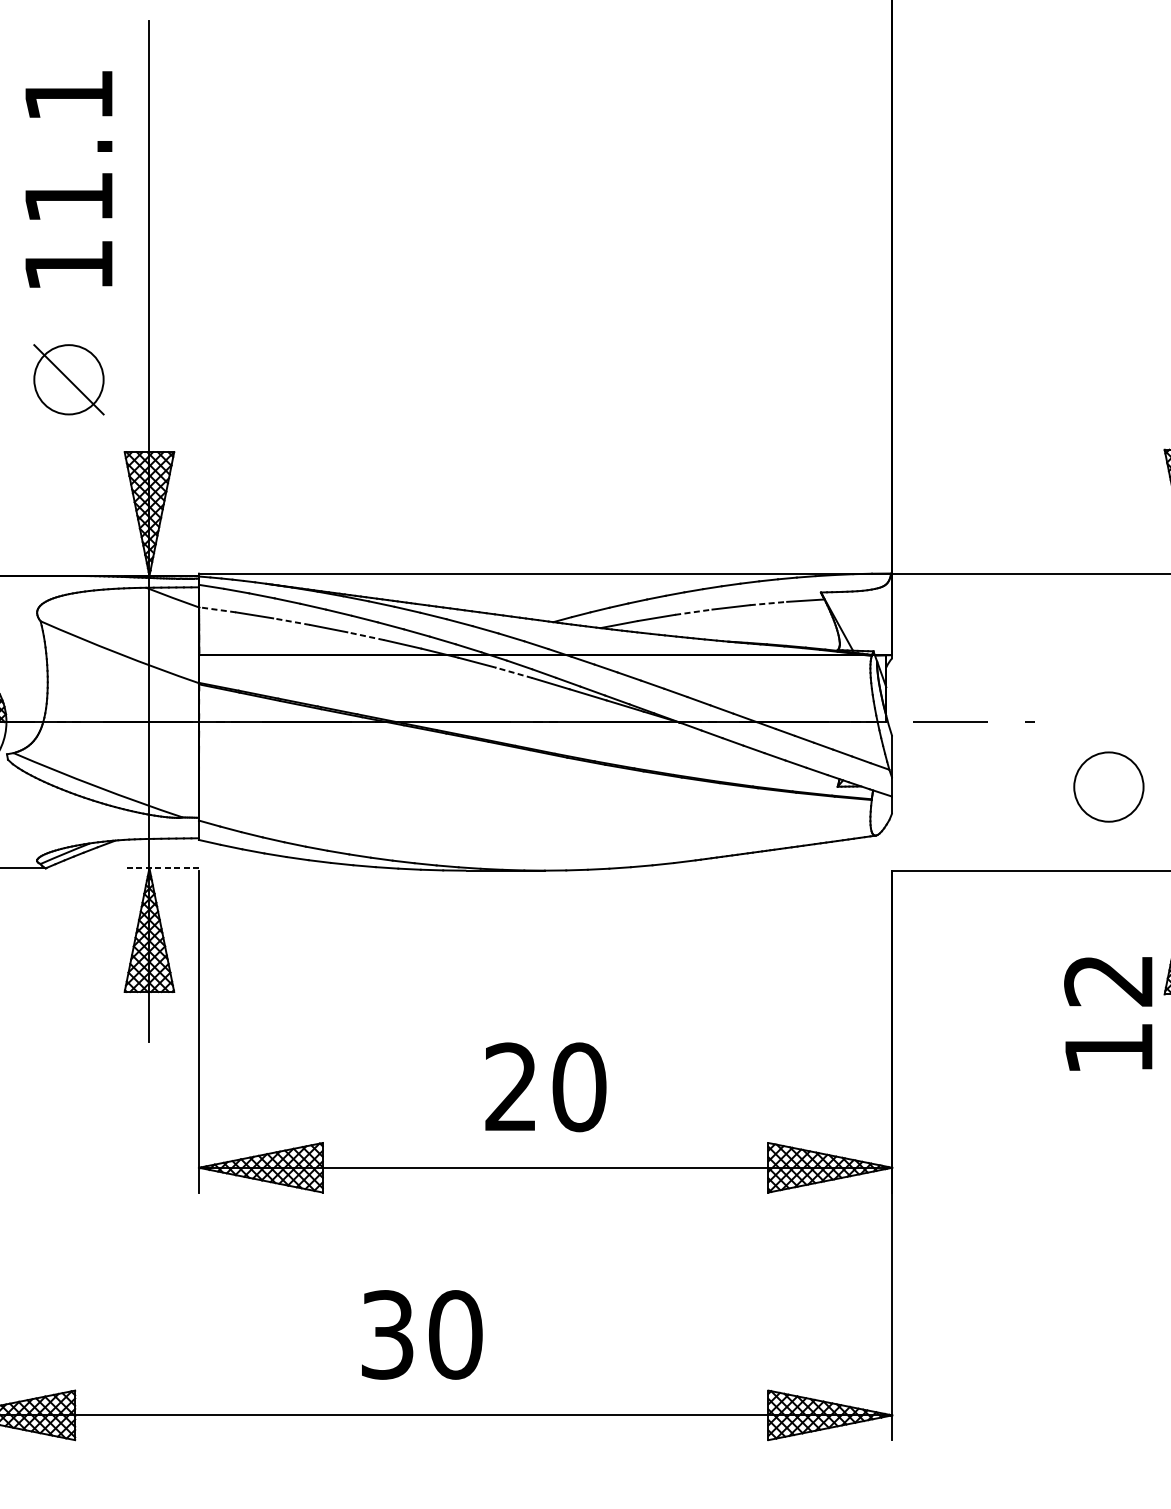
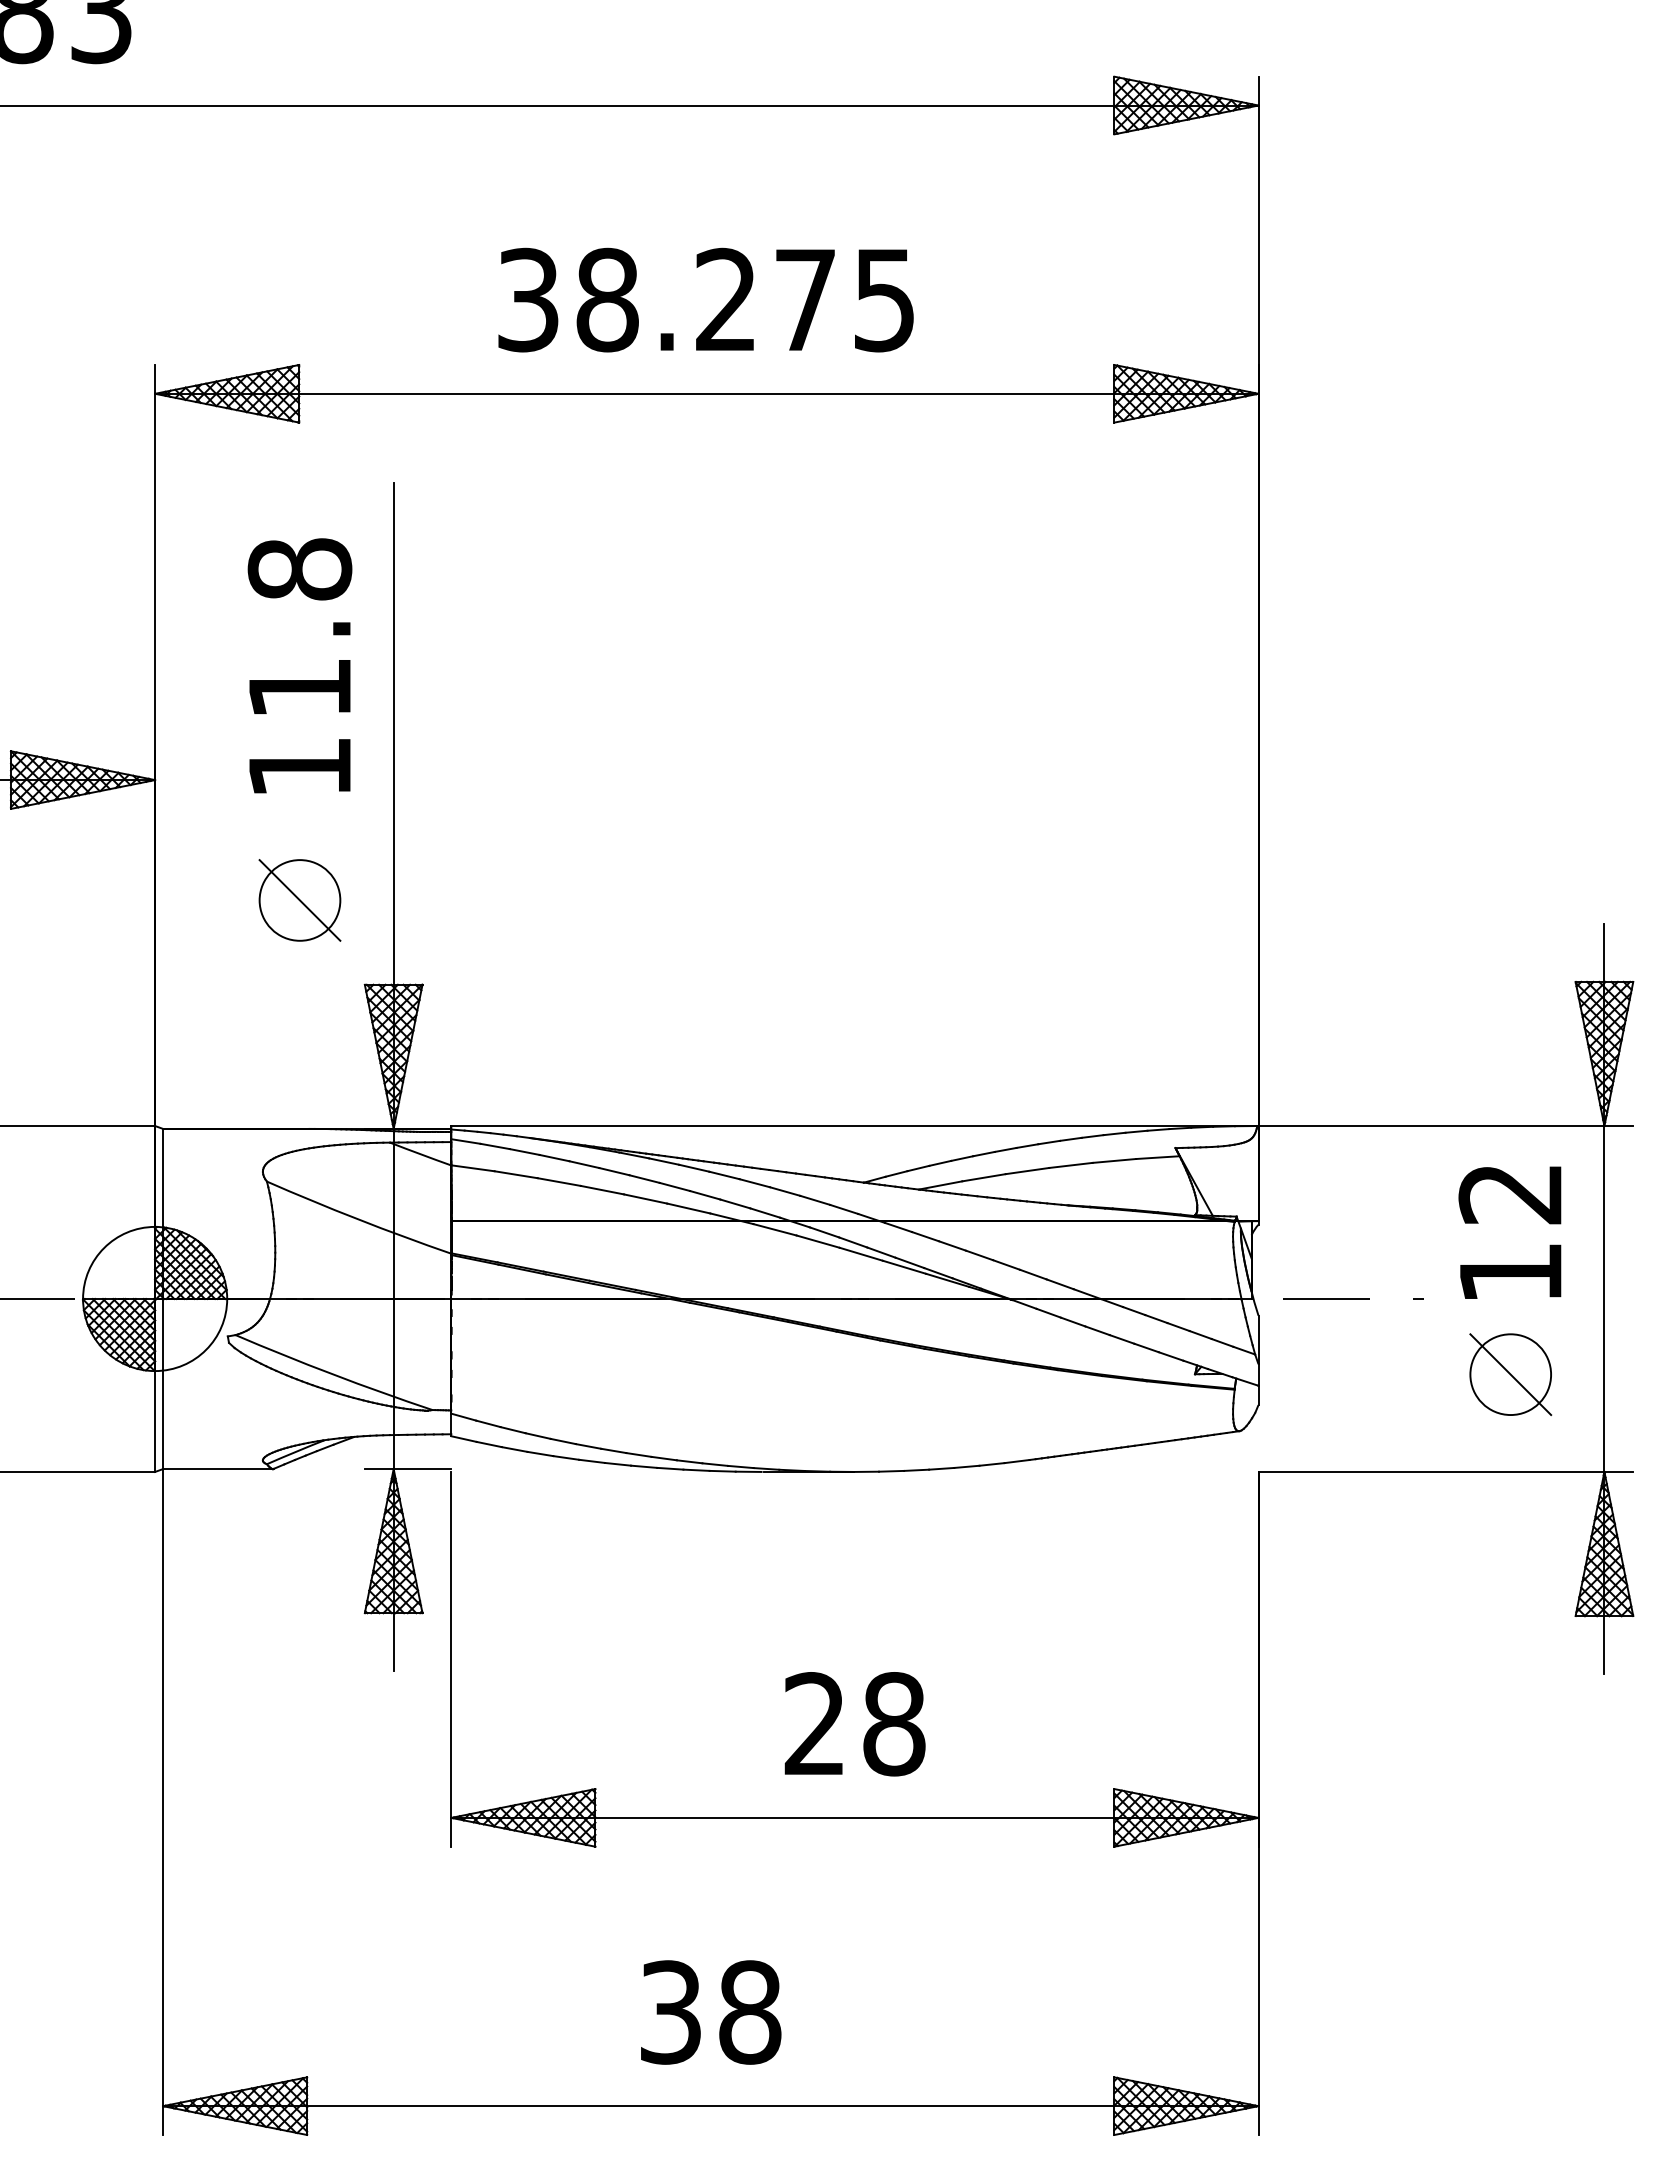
text: (68, 95) -> (299, 569), 11.1 -> 11.8
line: (768, 603) -> (1114, 1160), dashed -> solid
line: (218, 610) -> (473, 1168), dashed -> solid
line: (693, 612) -> (1027, 1171), dashed -> solid
line: (291, 622) -> (559, 1182), dashed -> solid
line: (365, 635) -> (645, 1198), dashed -> solid
line: (513, 672) -> (817, 1241), dashed -> solid
line: (1108, 786) -> (1510, 1374), added
line: (161, 868) -> (407, 1469), dashed -> solid
text: (1107, 1013) -> (1509, 1232), moved
text: (579, 1087) -> (894, 1724), 20 -> 28
text: (455, 1334) -> (750, 2012), 30 -> 38

